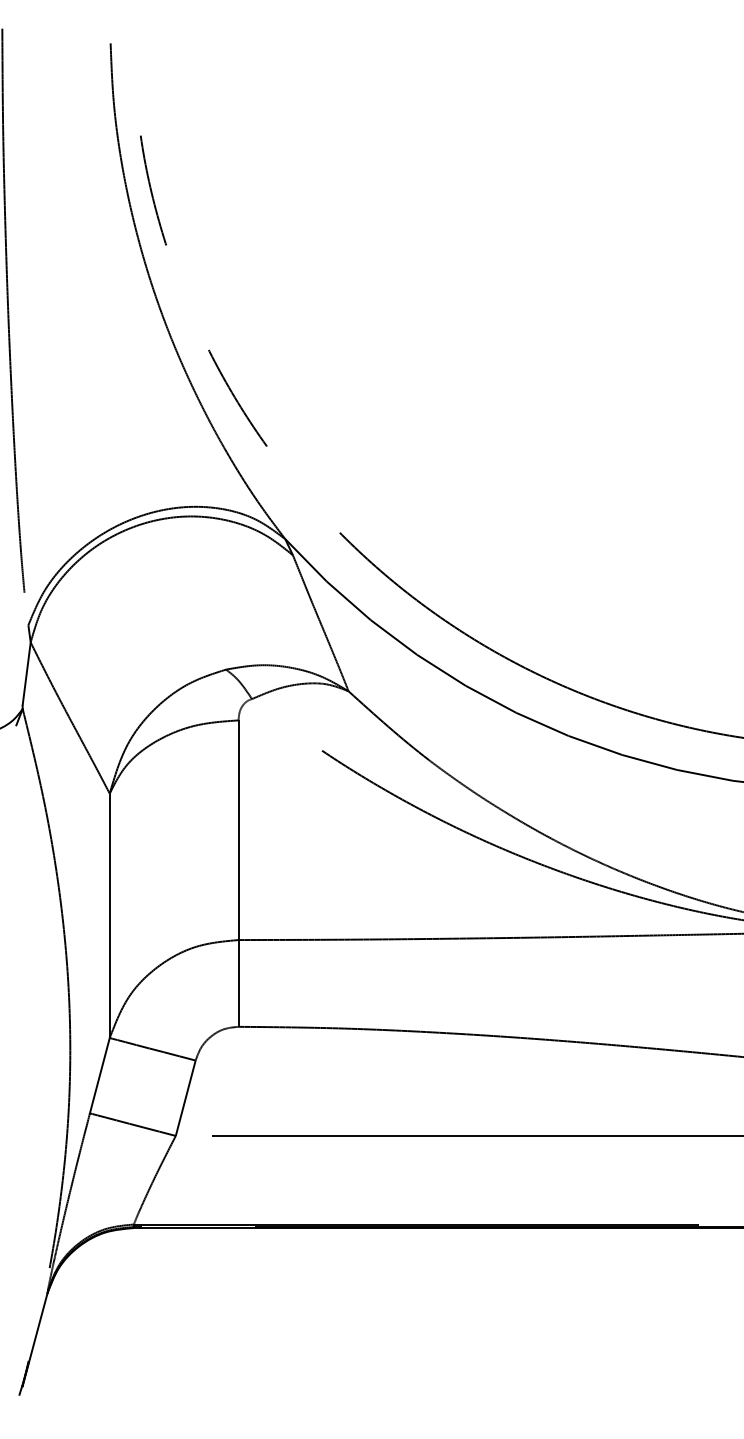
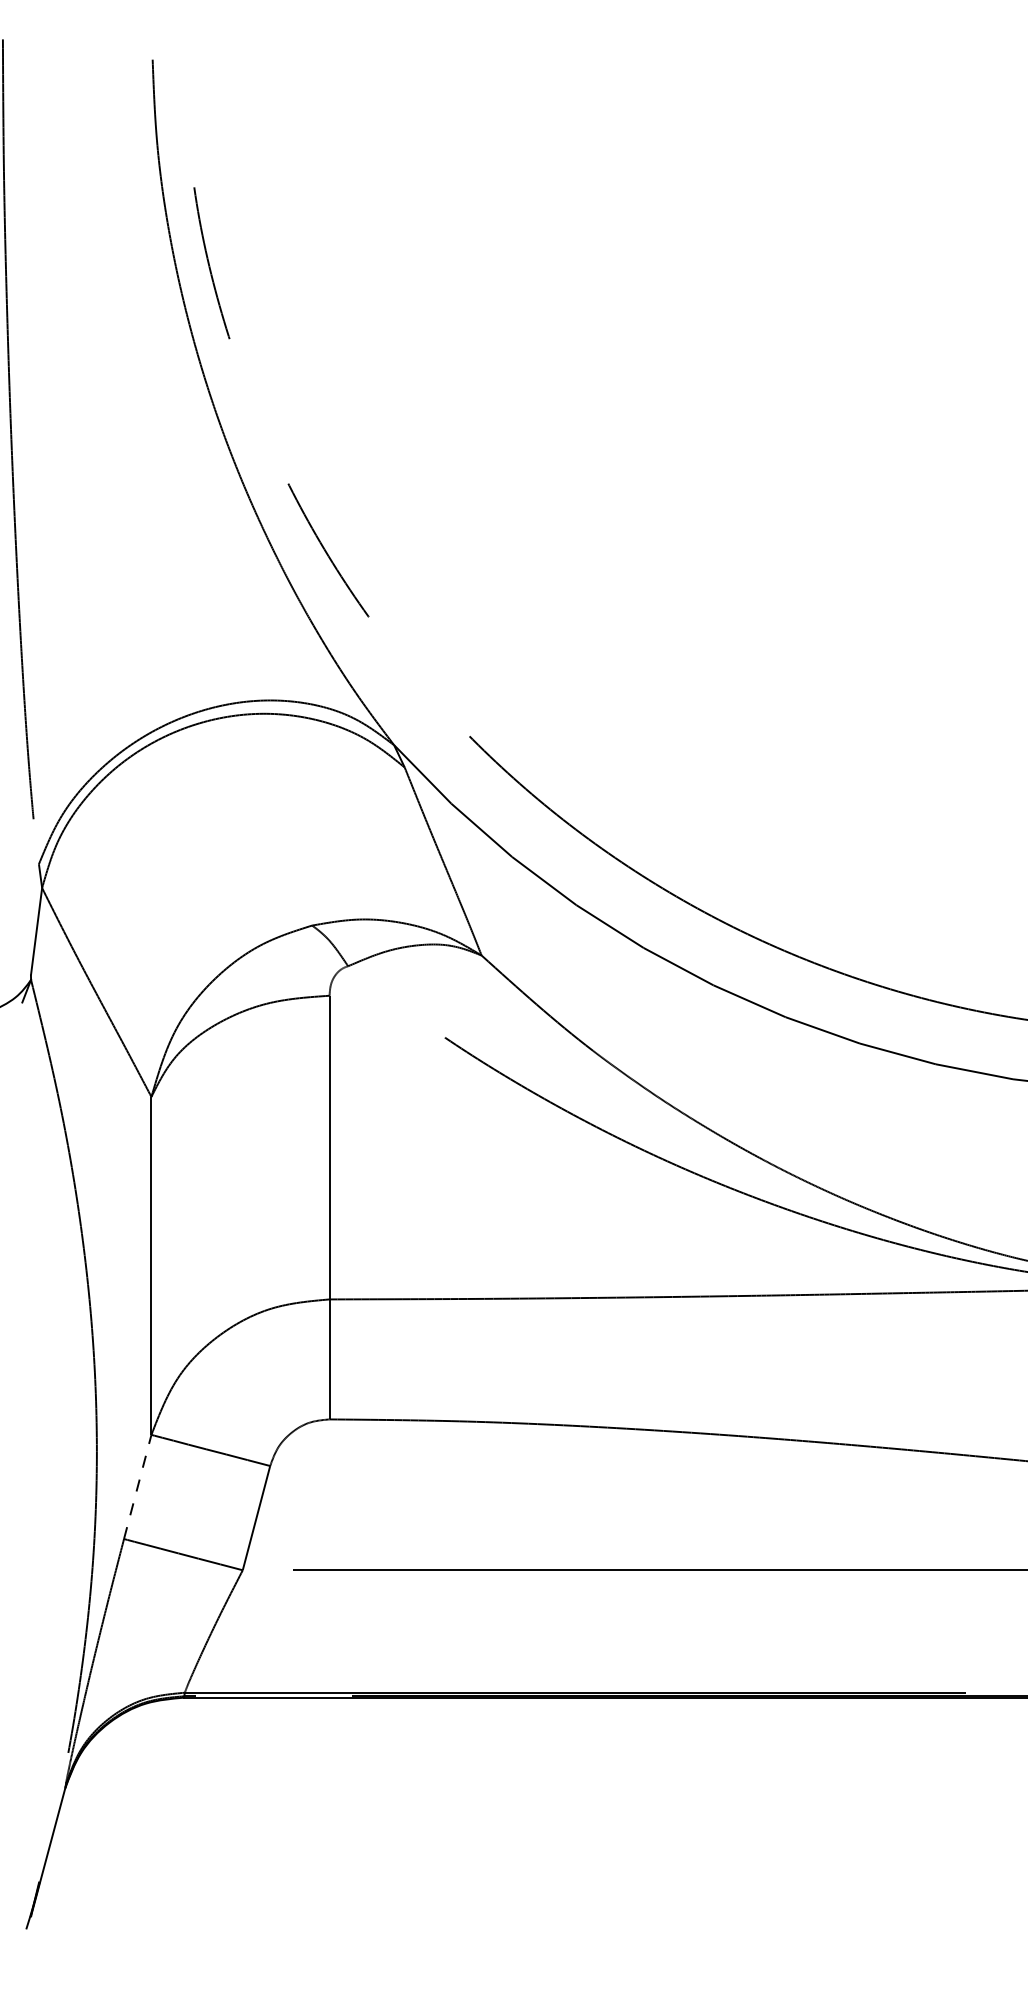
line: (99, 1075) -> (137, 1486), solid -> dashed

